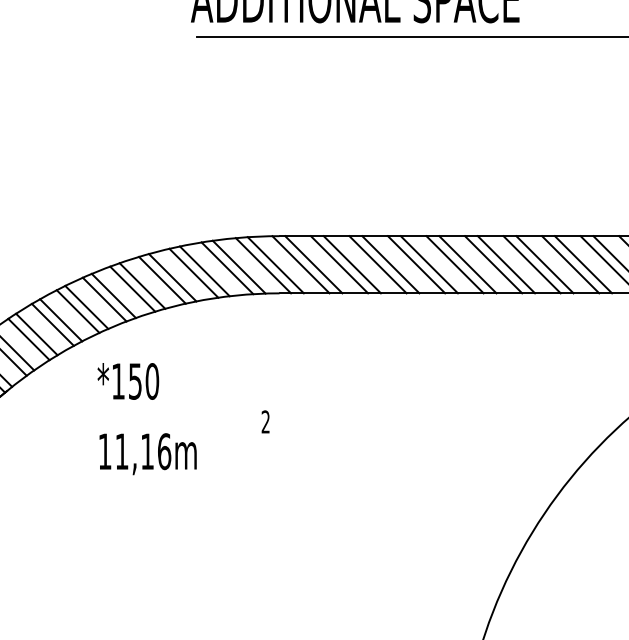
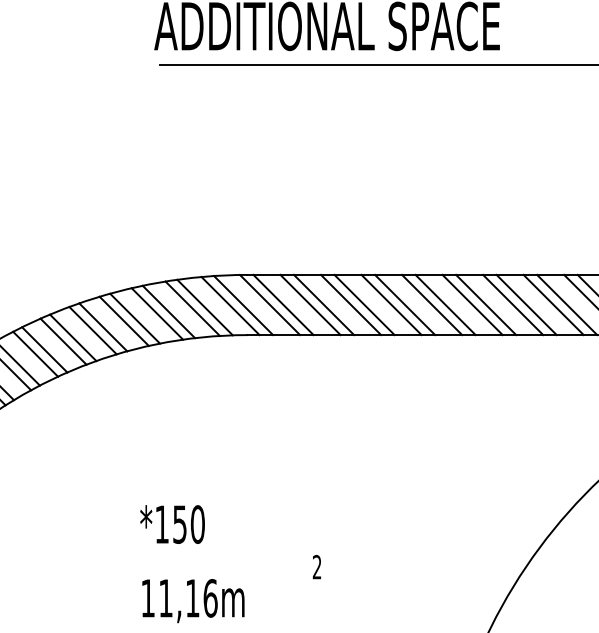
text: (183, 419) -> (230, 564), moved

